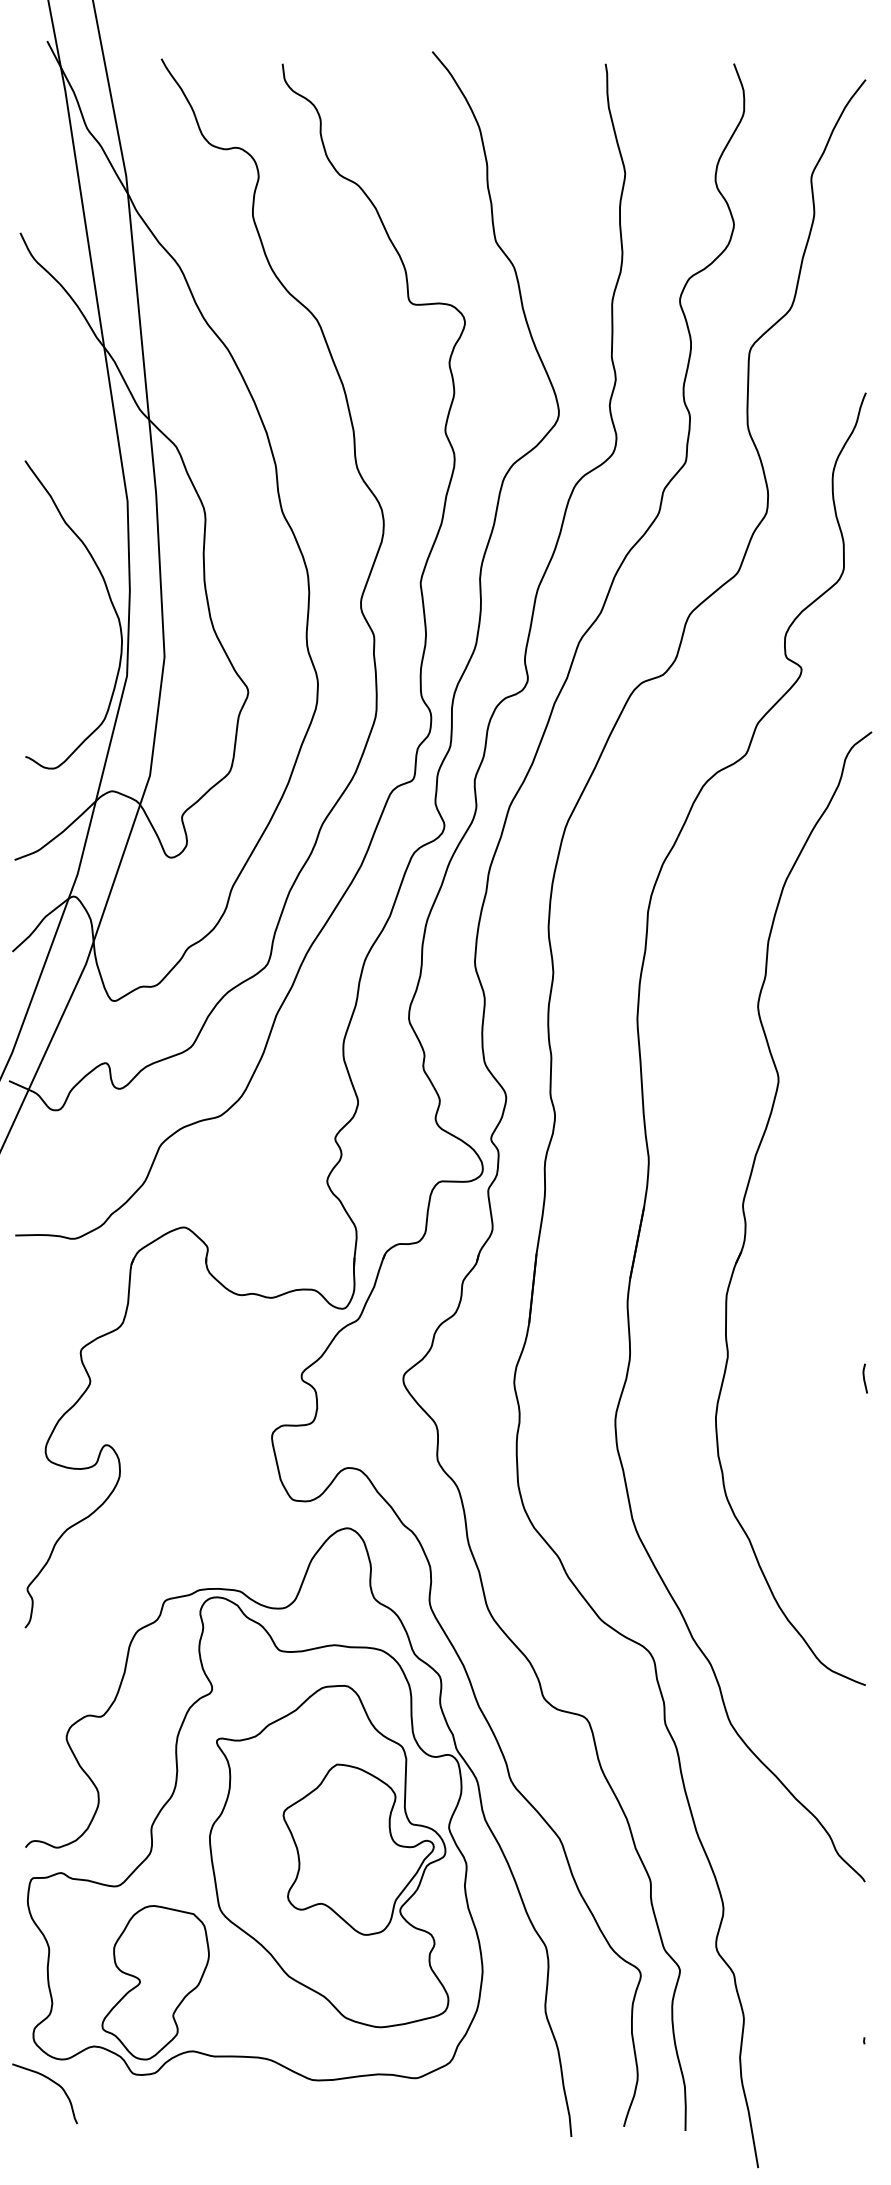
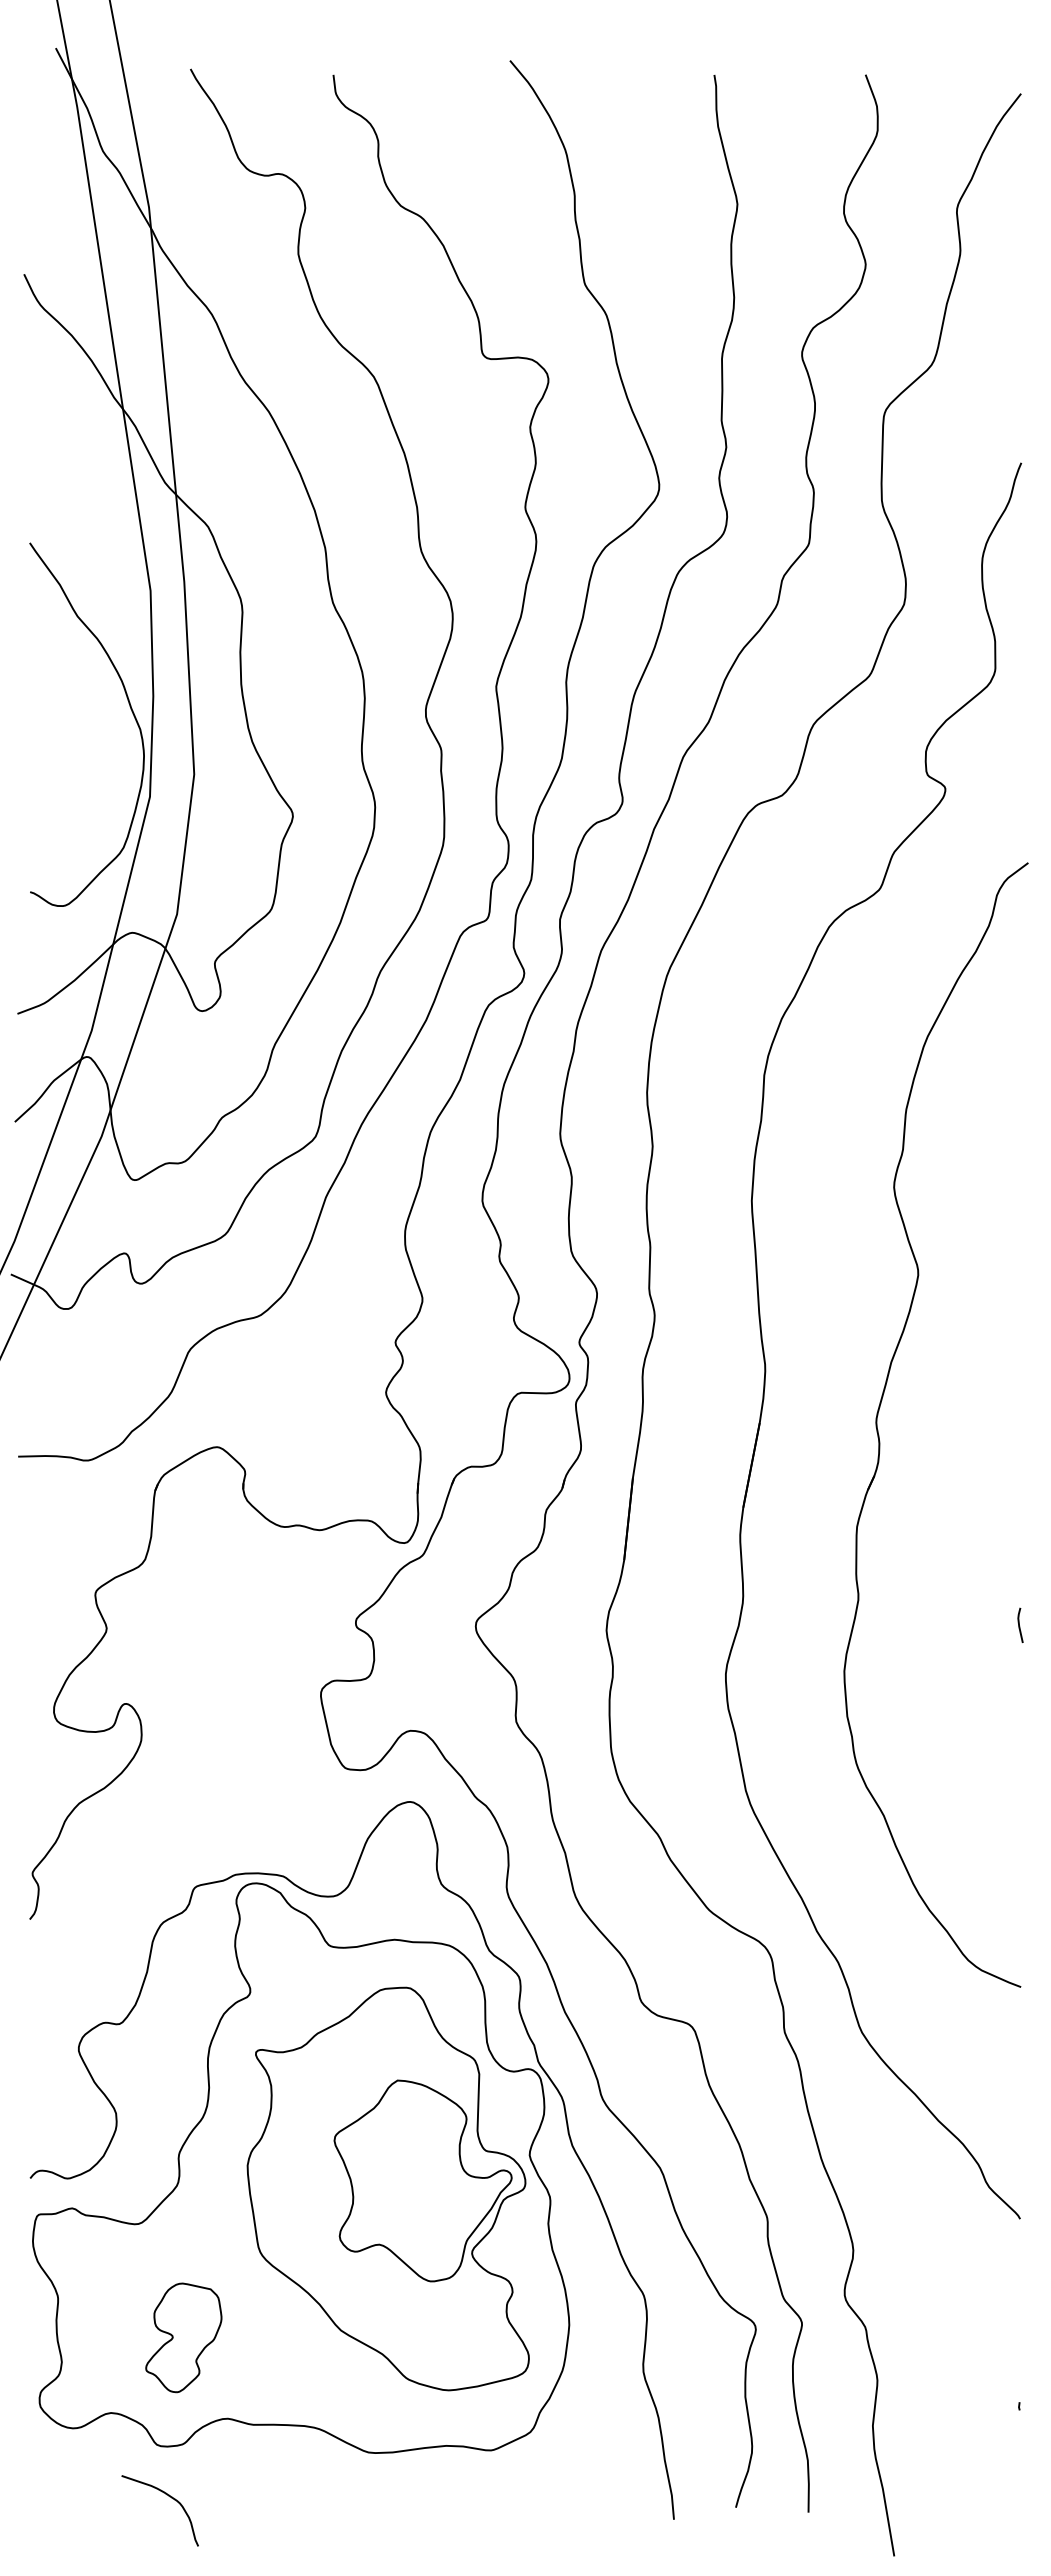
part: (155, 1982) -> (183, 2337), size x0.6
curve: (52, 2081) -> (168, 2496), moved

